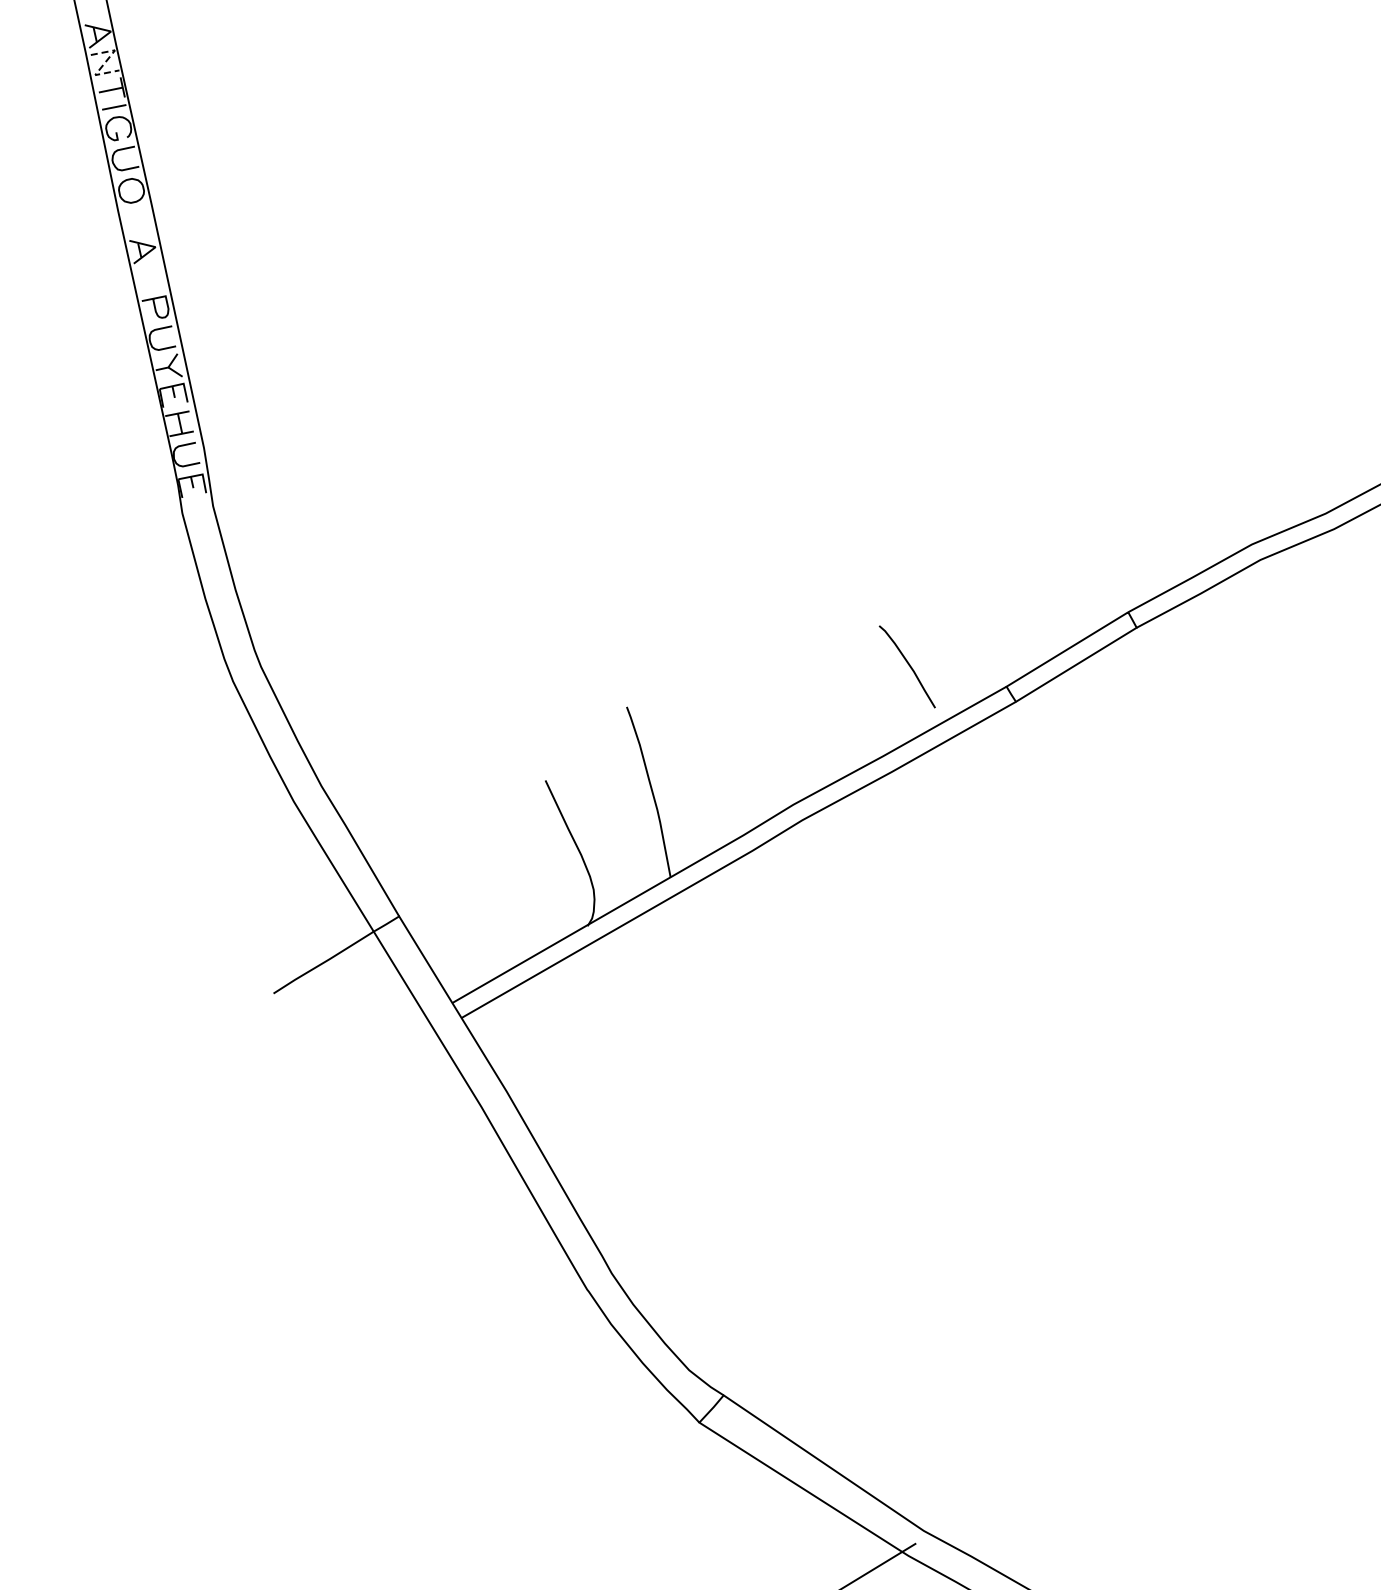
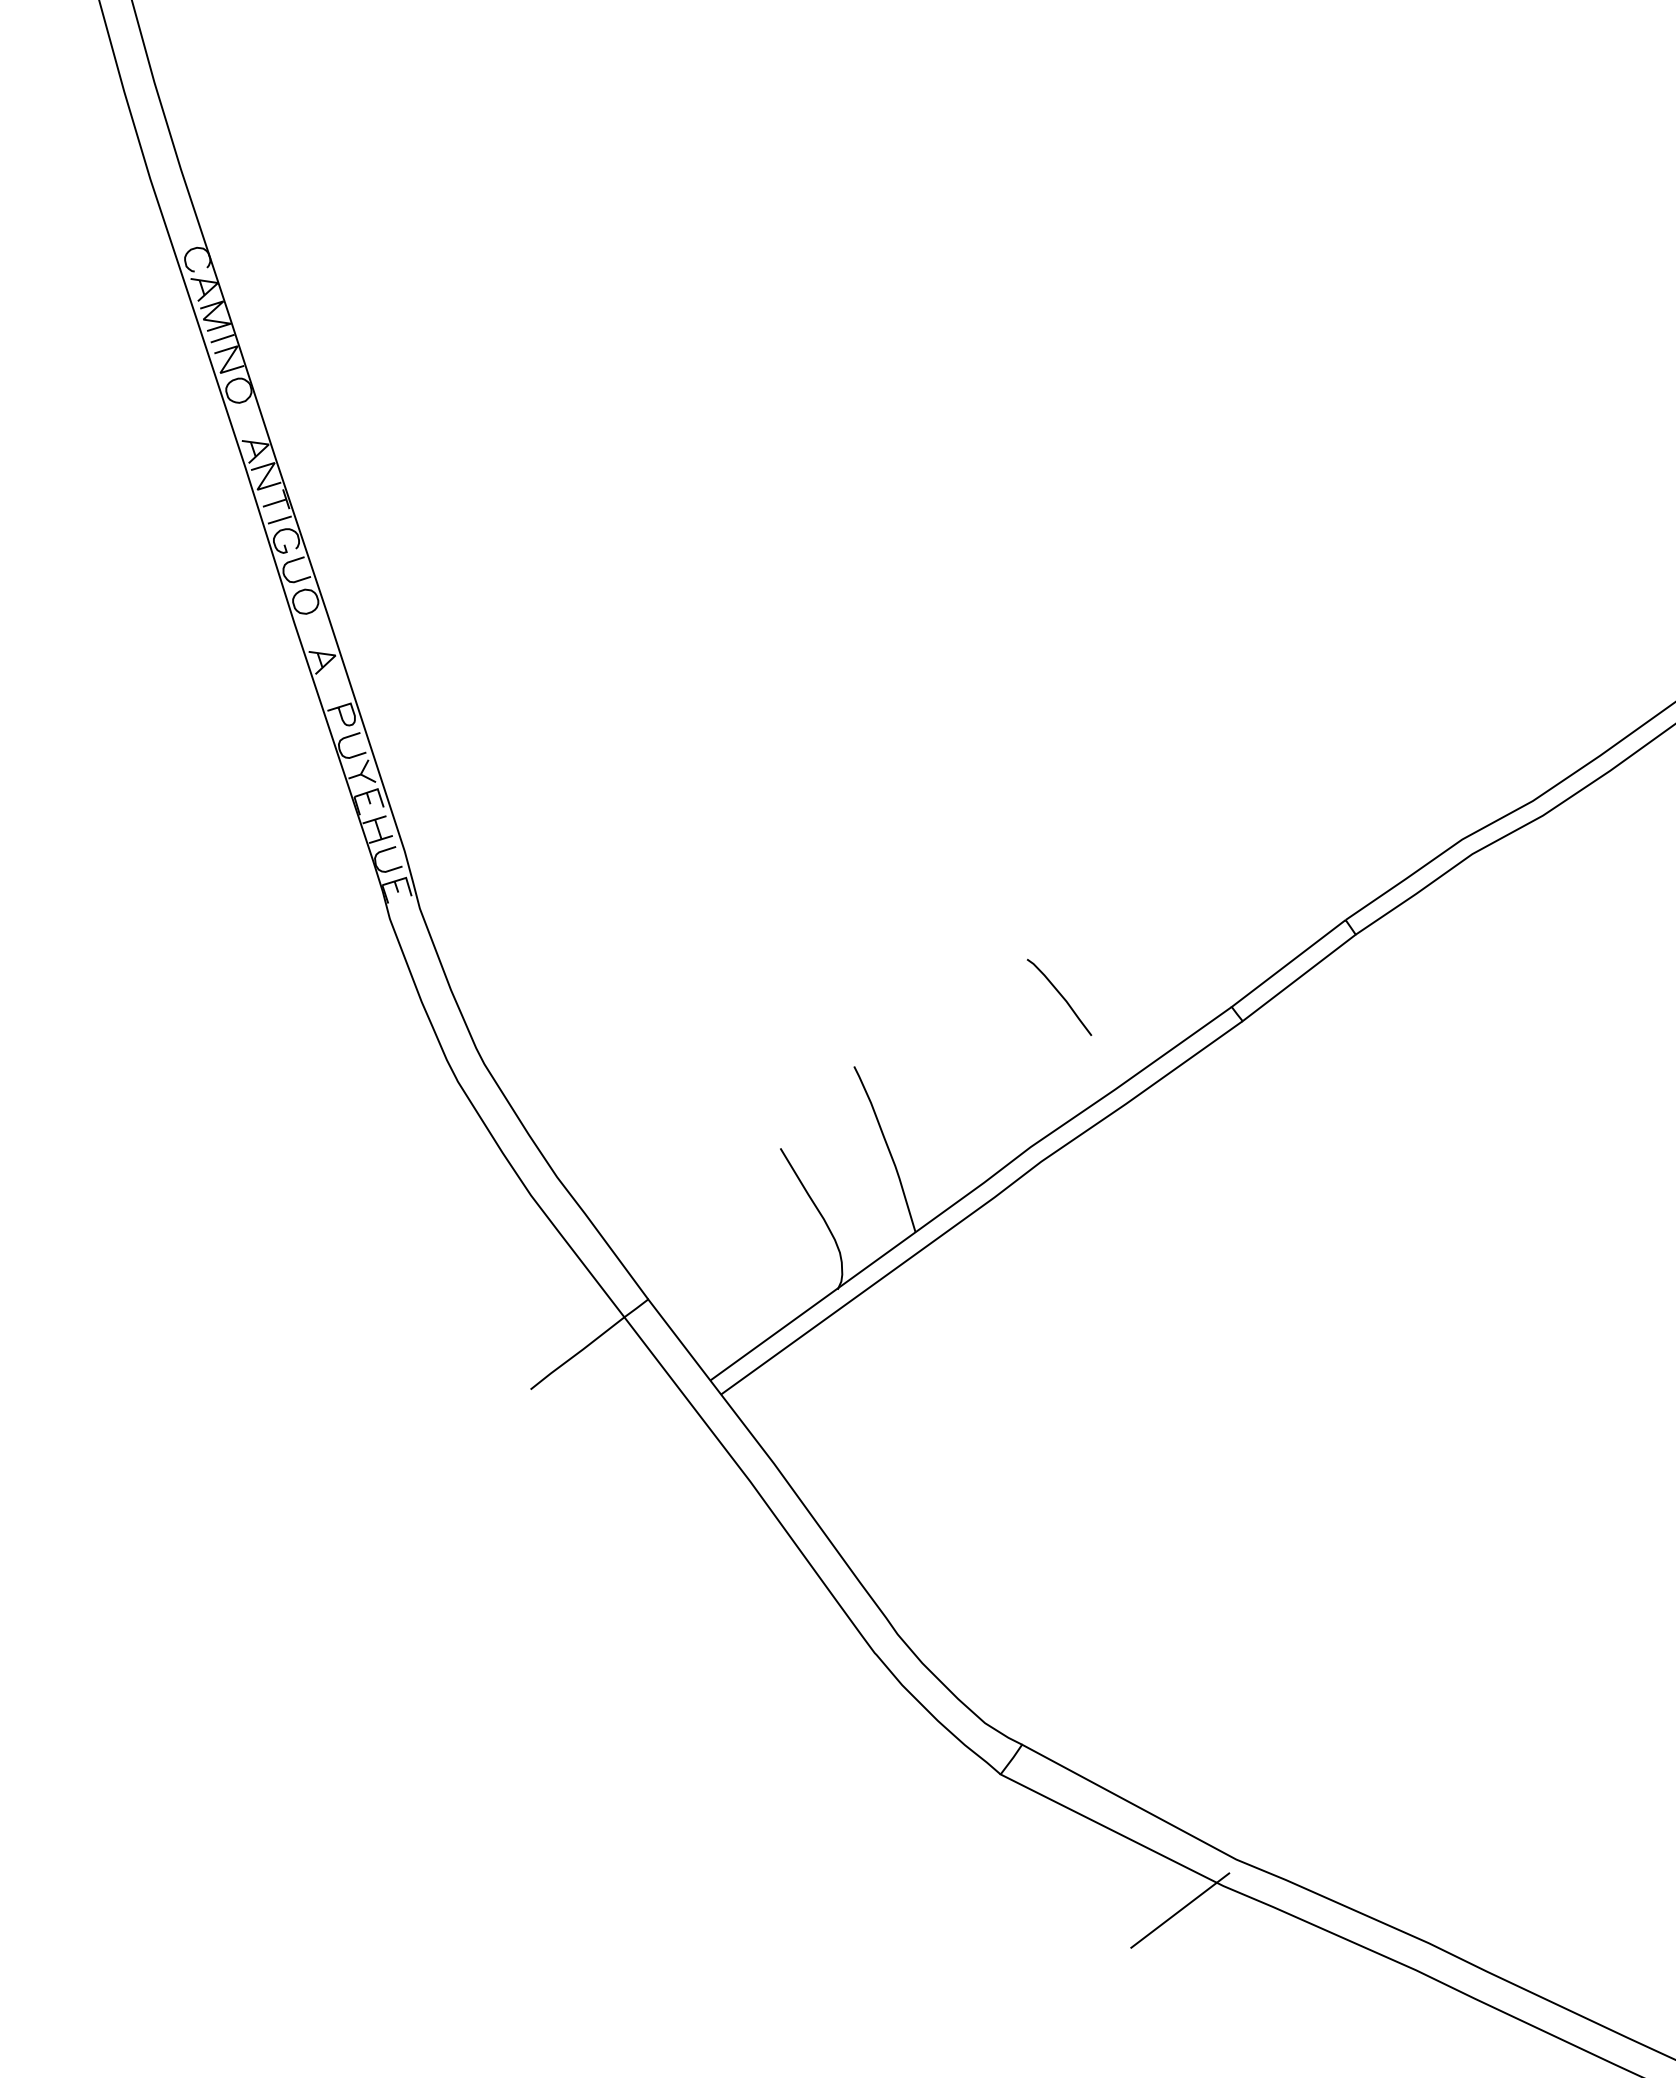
line: (104, 62) -> (265, 476), dashed -> solid
curve: (908, 665) -> (1060, 995), moved

